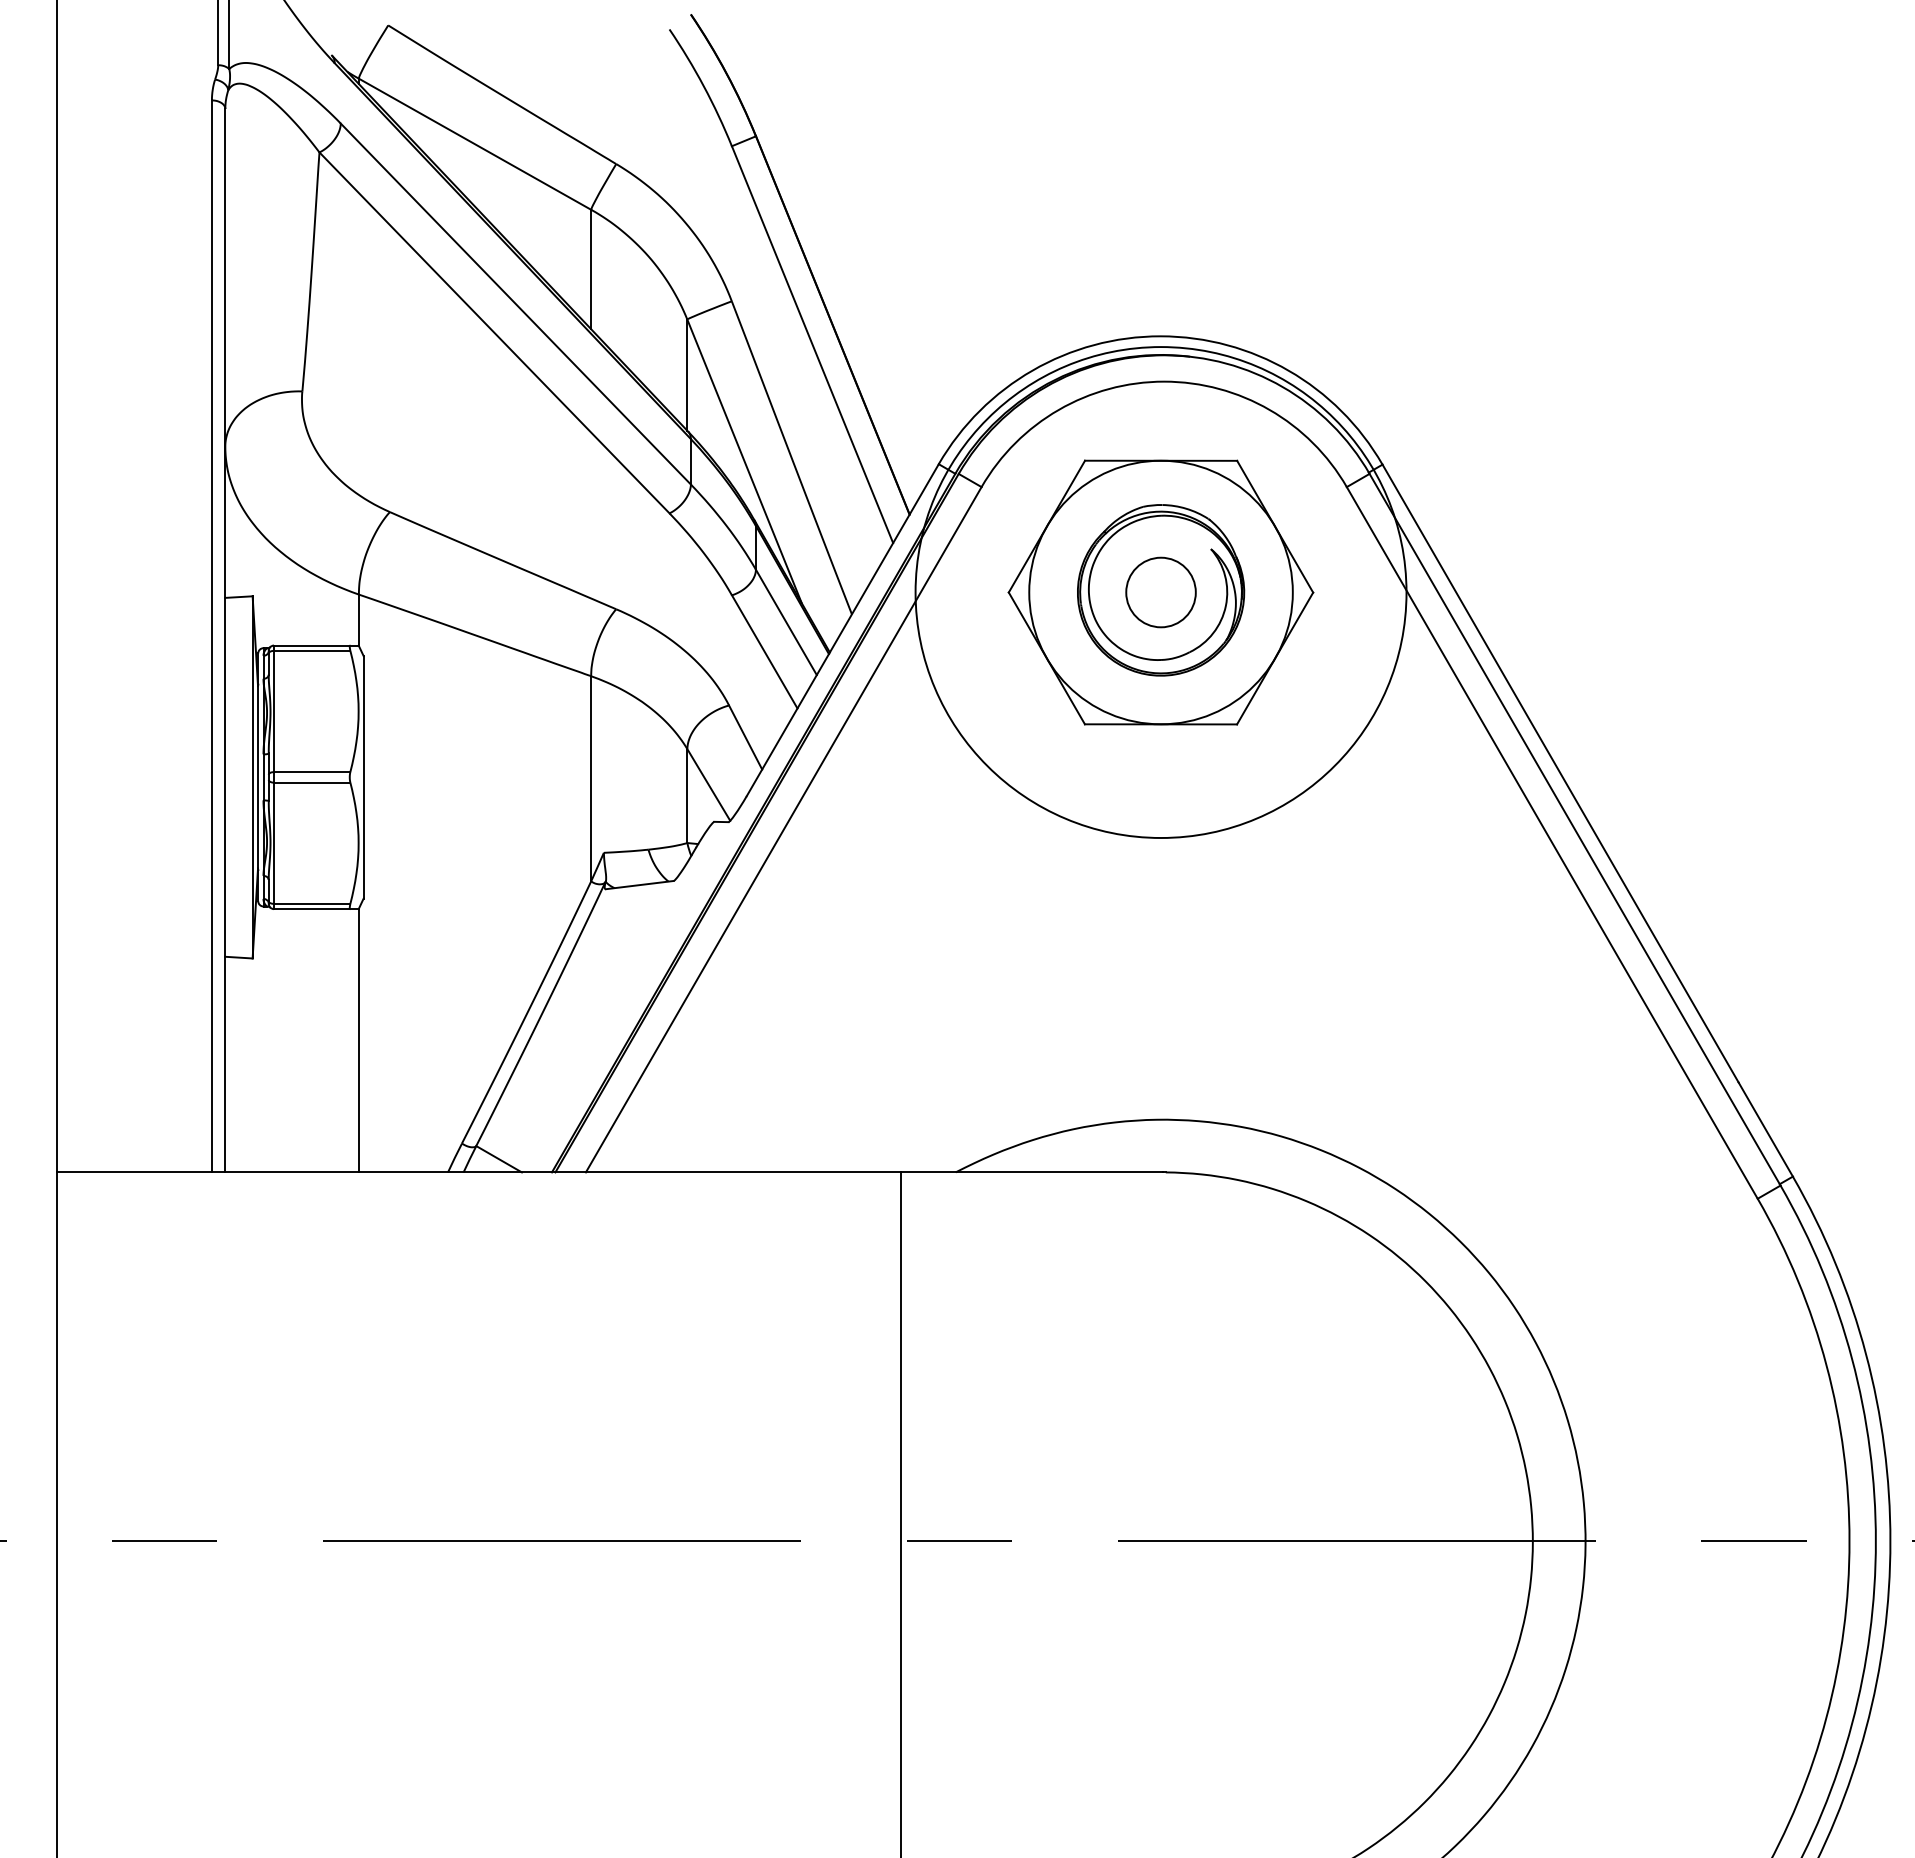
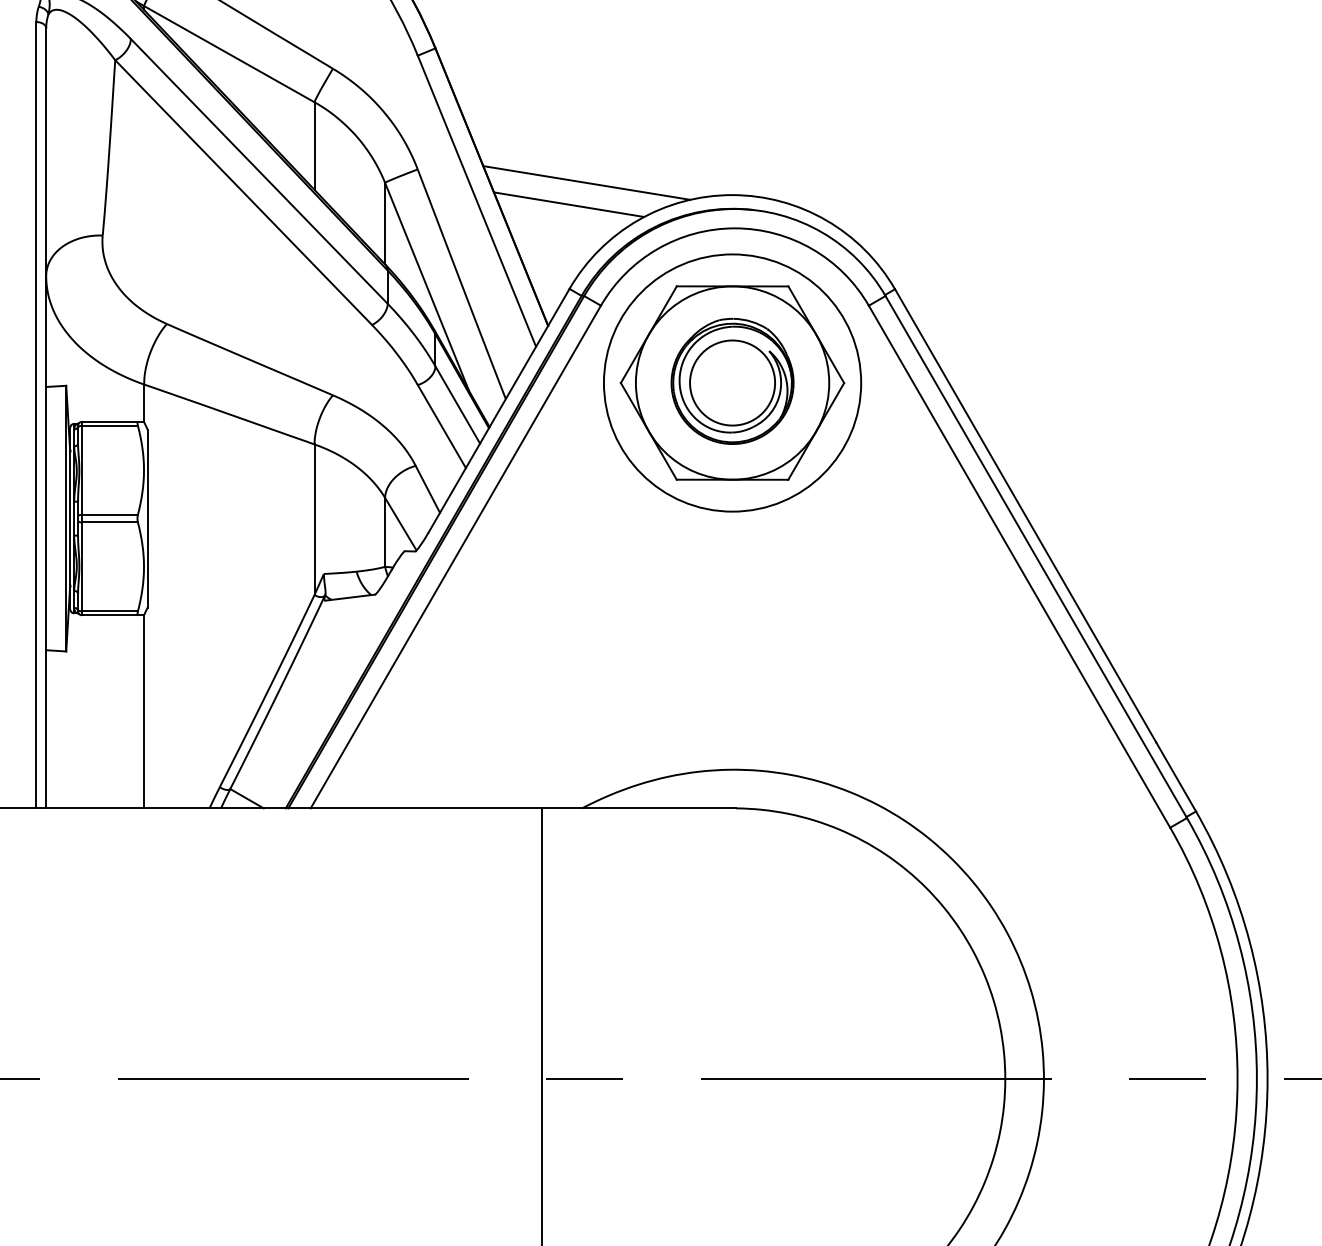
line: (962, 319) -> (586, 182), added
line: (937, 349) -> (568, 204), added
circle: (1160, 592) -> (732, 383), size x0.71
circle: (1161, 592) -> (732, 383), size x1.67

